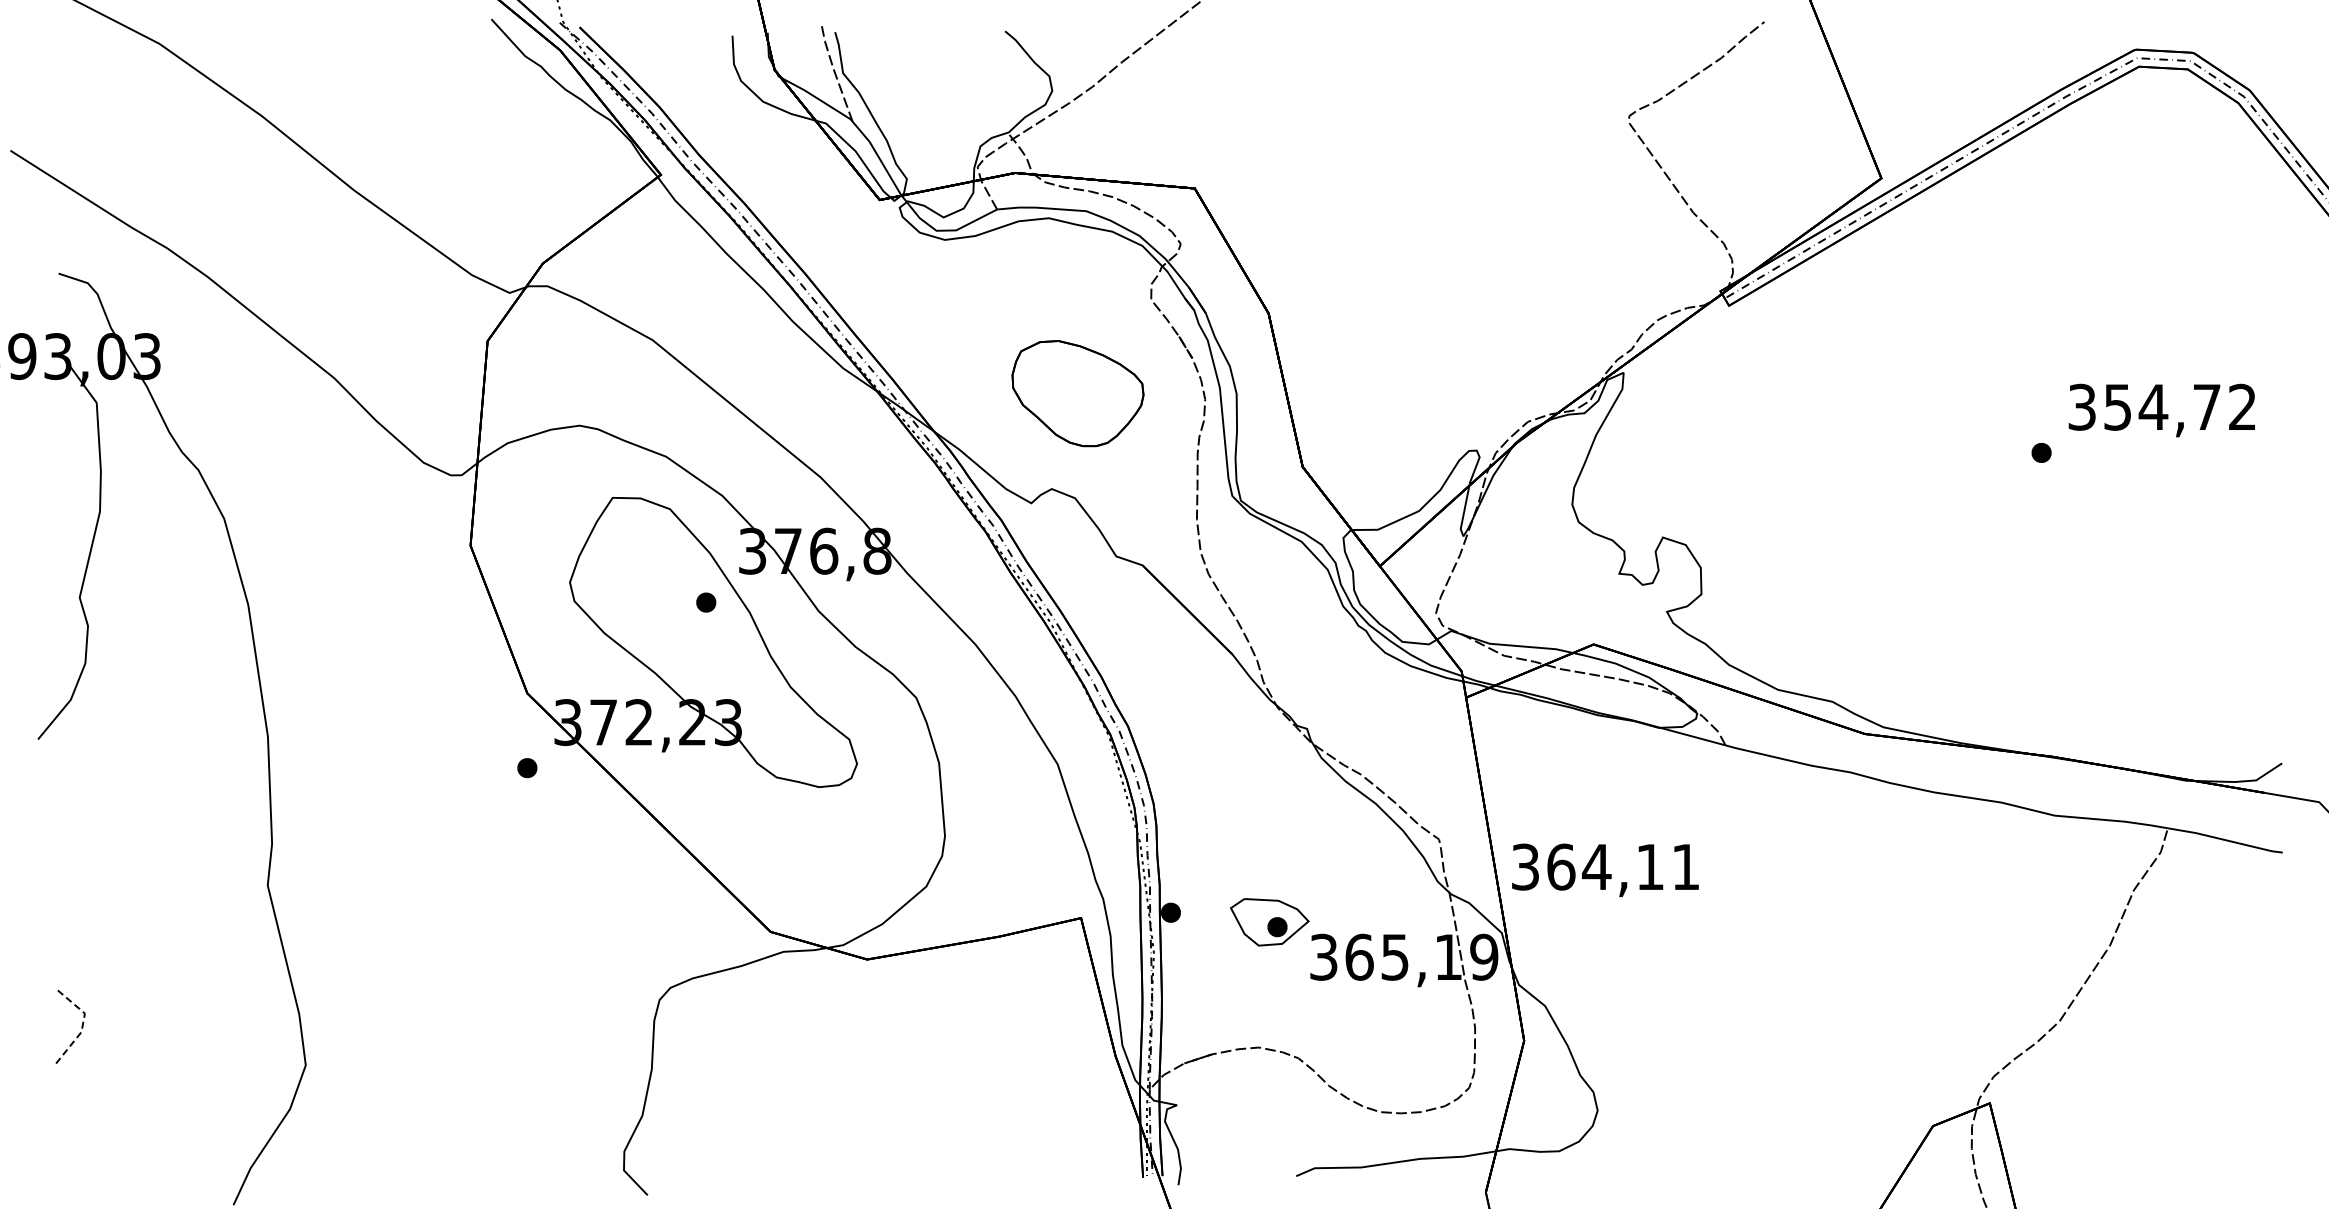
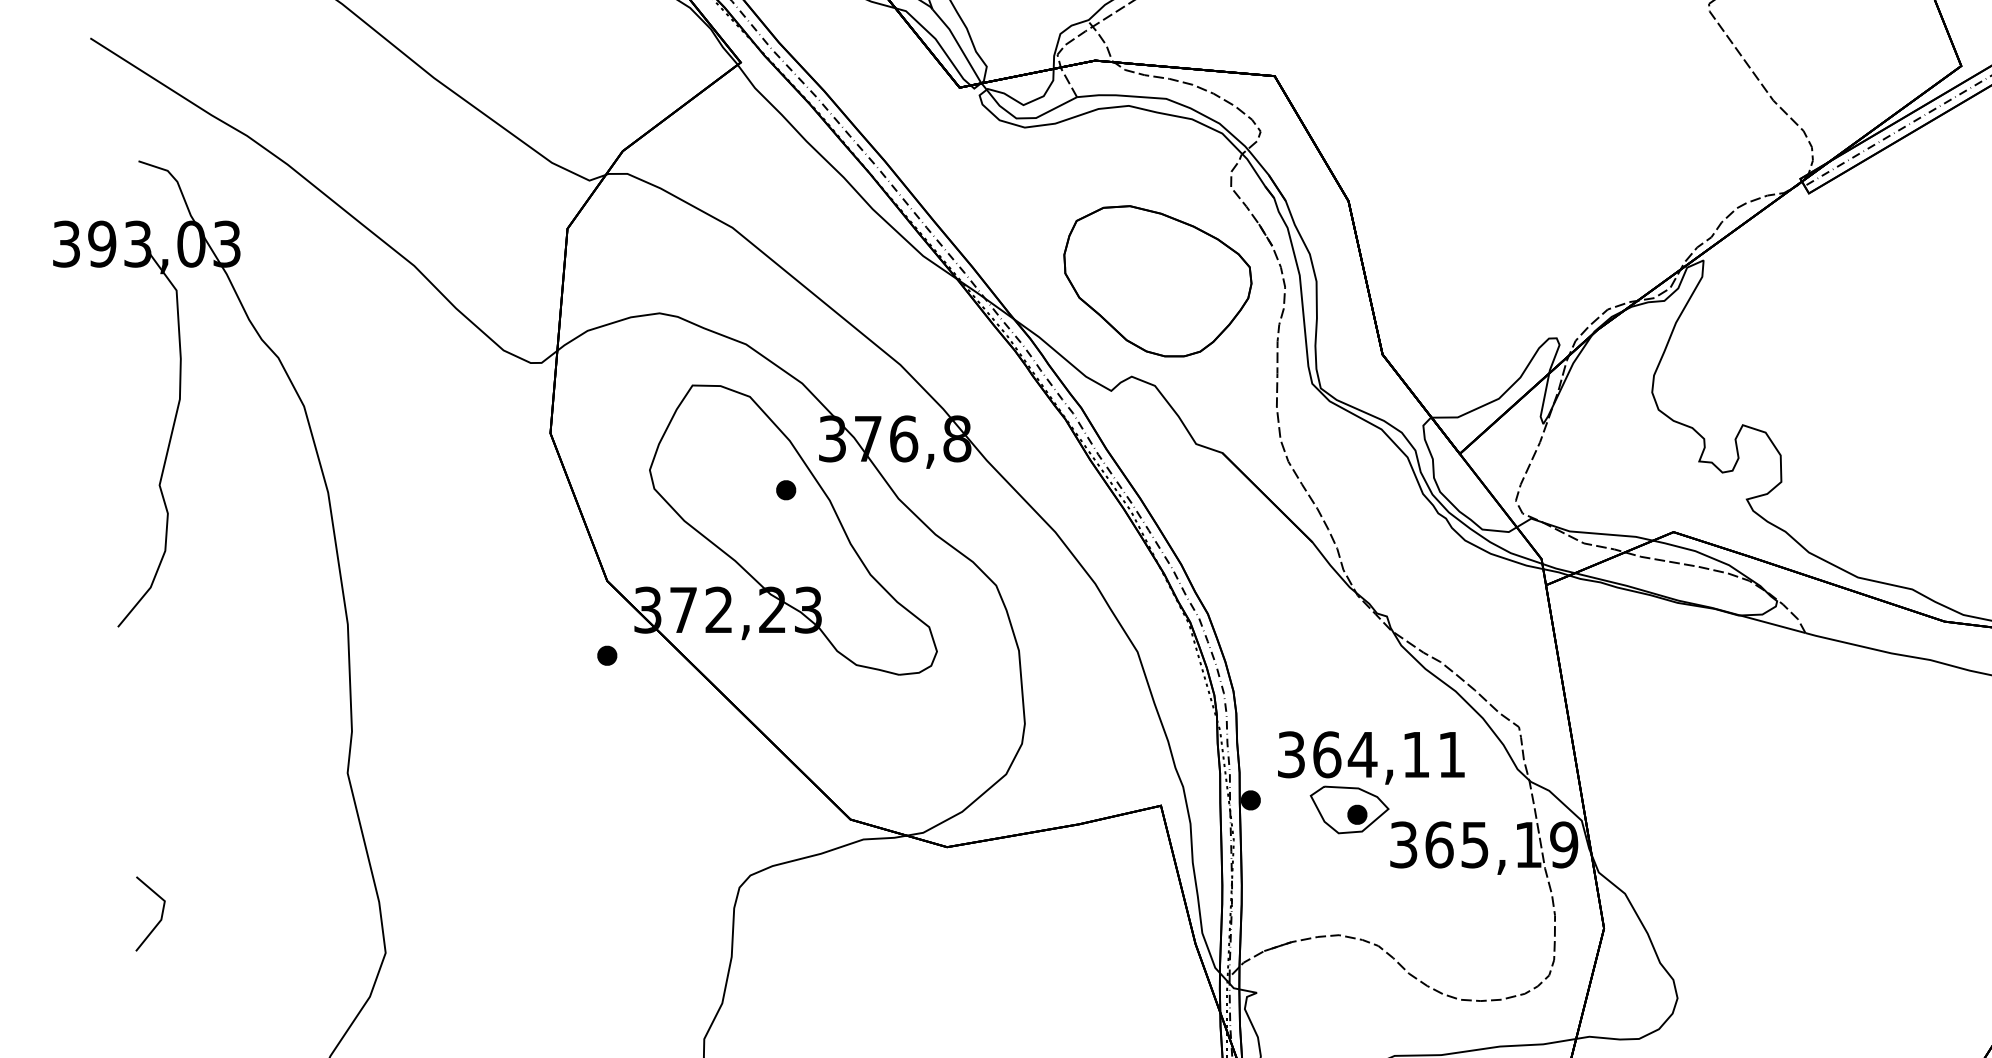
part: (1077, 393) -> (1157, 281), size x1.43
text: (1605, 869) -> (1371, 757), moved
line: (82, 1024) -> (162, 912), dashed -> solid

